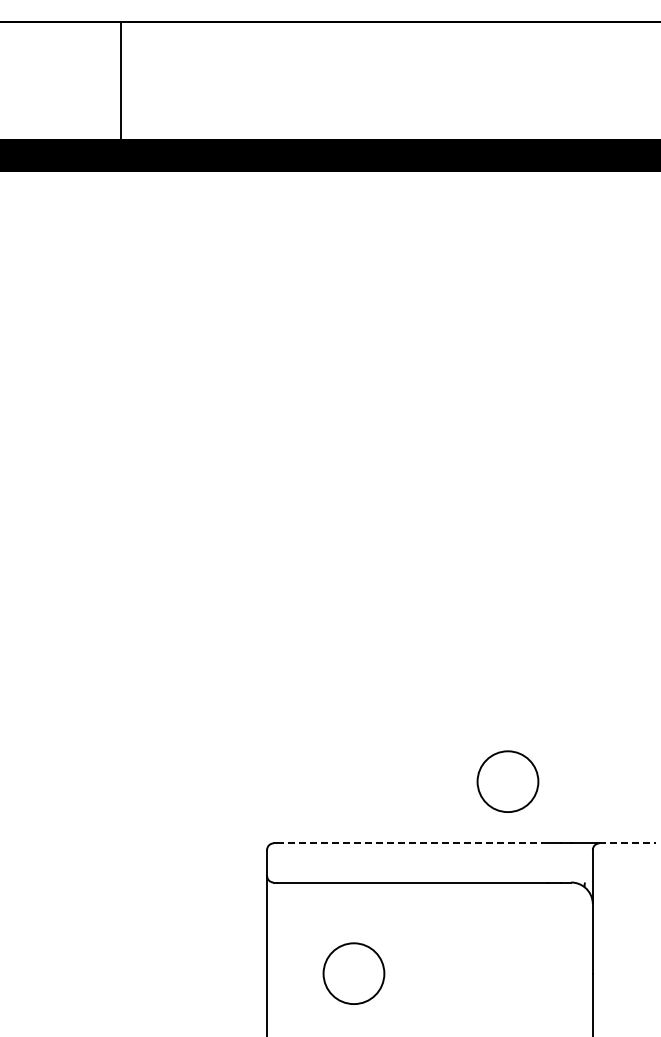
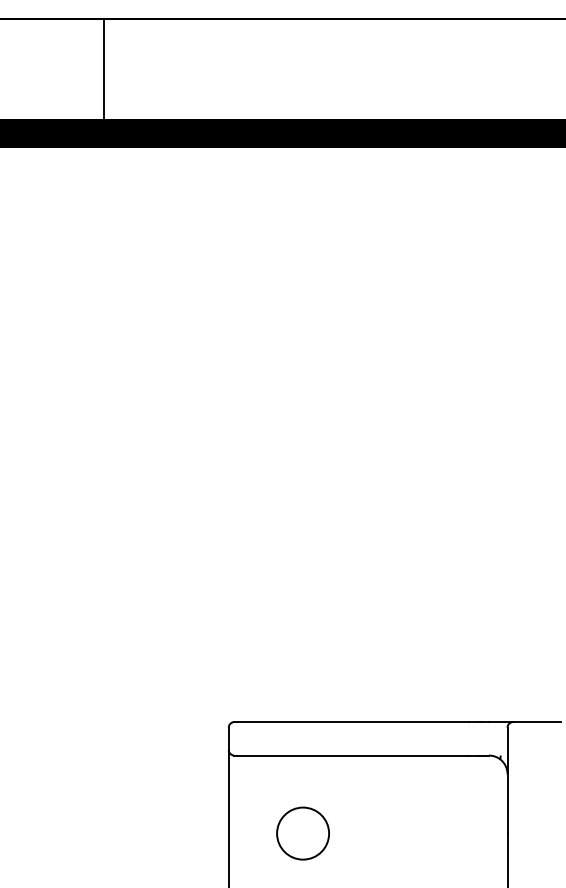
circle: (507, 781) -> (434, 669), removed
line: (412, 843) -> (353, 722), dashed -> solid
line: (628, 843) -> (538, 722), dashed -> solid

